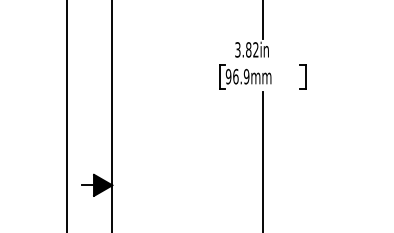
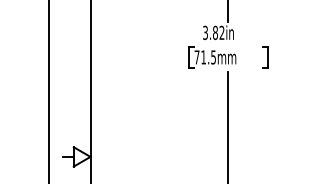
text: (237, 76) -> (205, 57), 96.9mm -> 71.5mm
fill: (103, 184) -> (82, 156), removed

